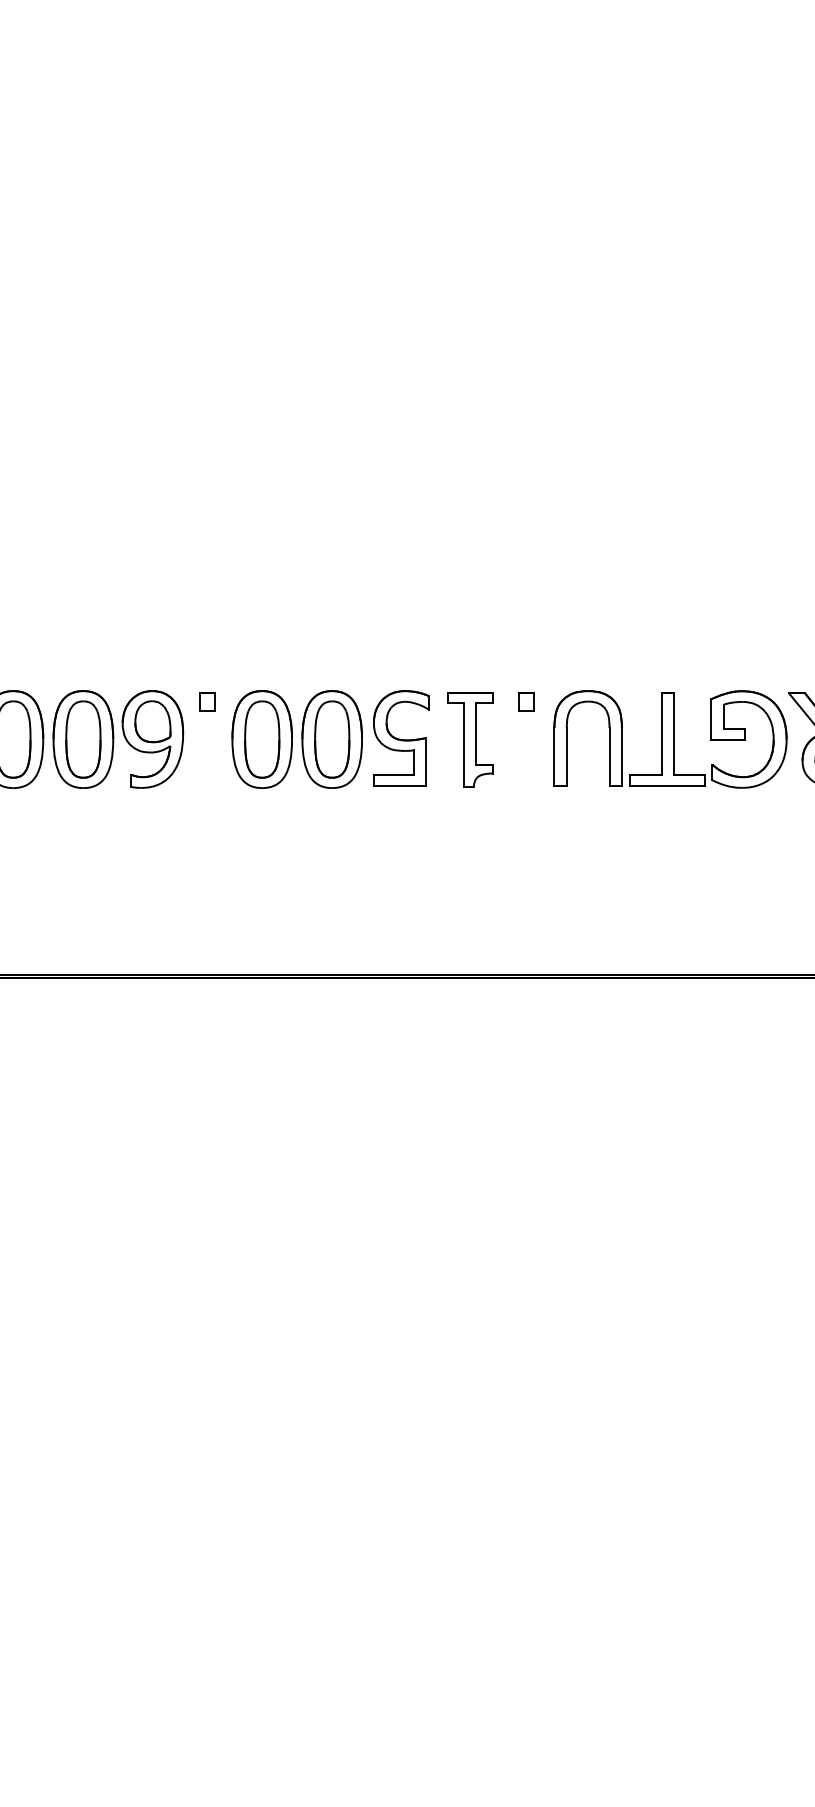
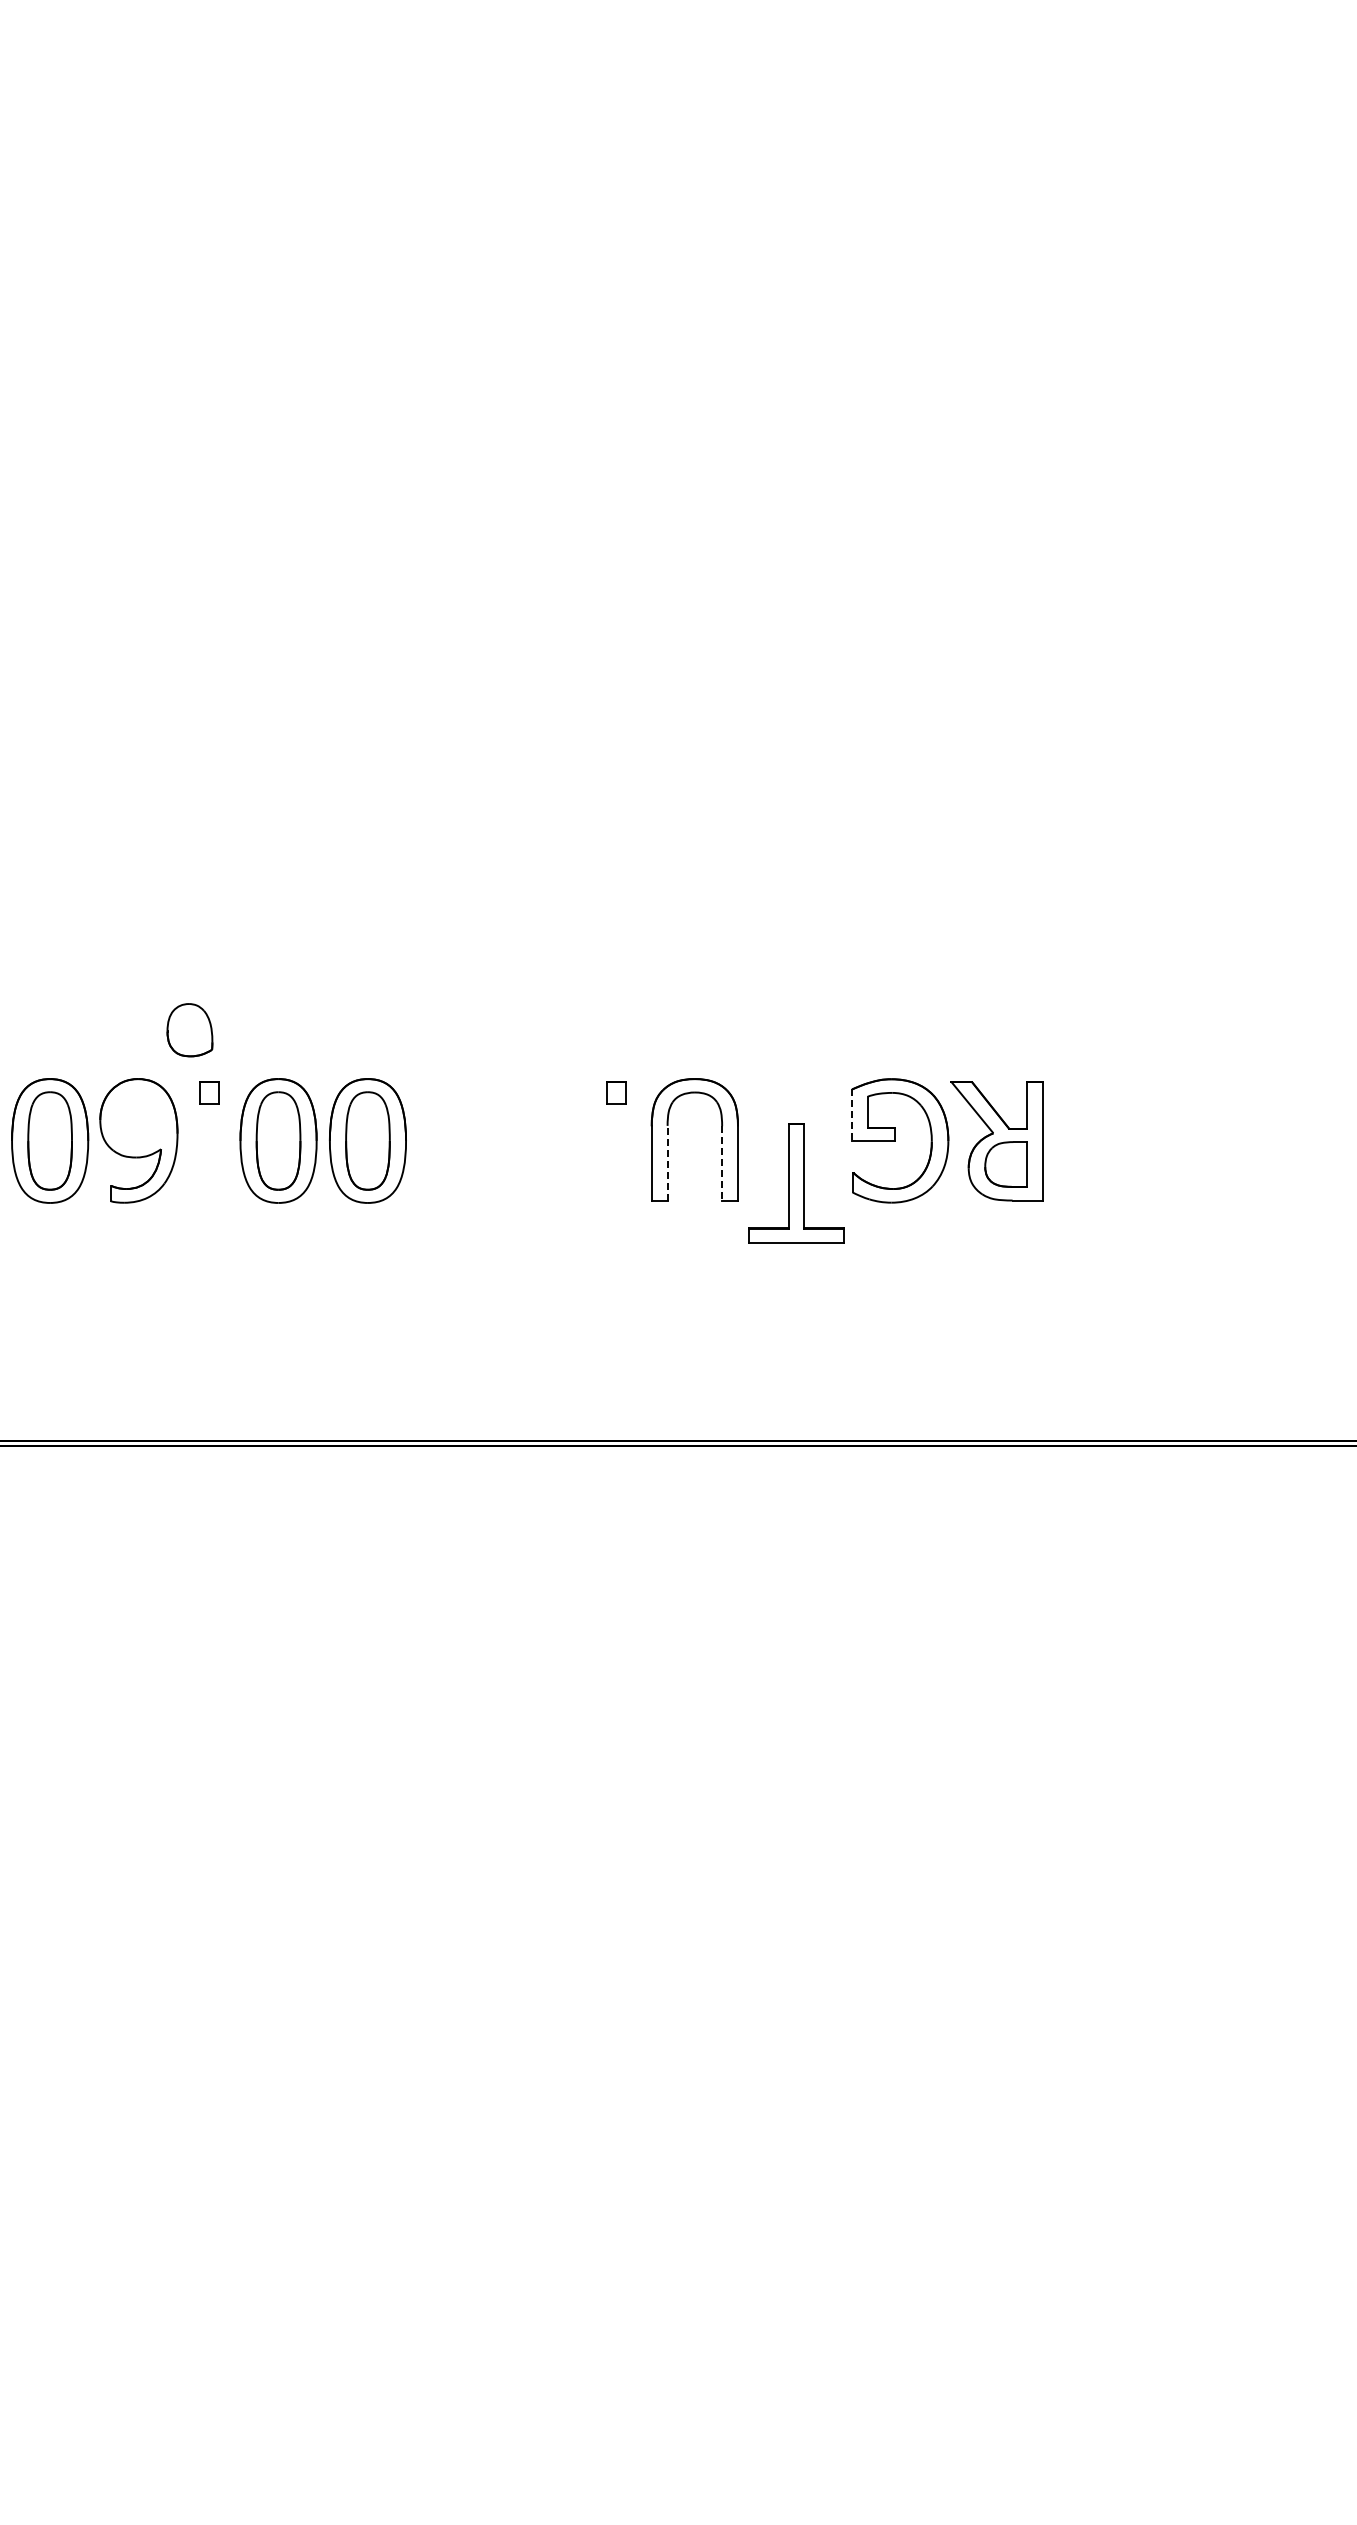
line: (711, 719) -> (852, 1115), solid -> dashed
part: (152, 721) -> (189, 1030), moved
part: (401, 738) -> (456, 1139), removed
part: (469, 739) -> (543, 1141), removed
part: (667, 739) -> (796, 1183), moved
line: (566, 756) -> (667, 1162), solid -> dashed
line: (609, 757) -> (722, 1163), solid -> dashed

